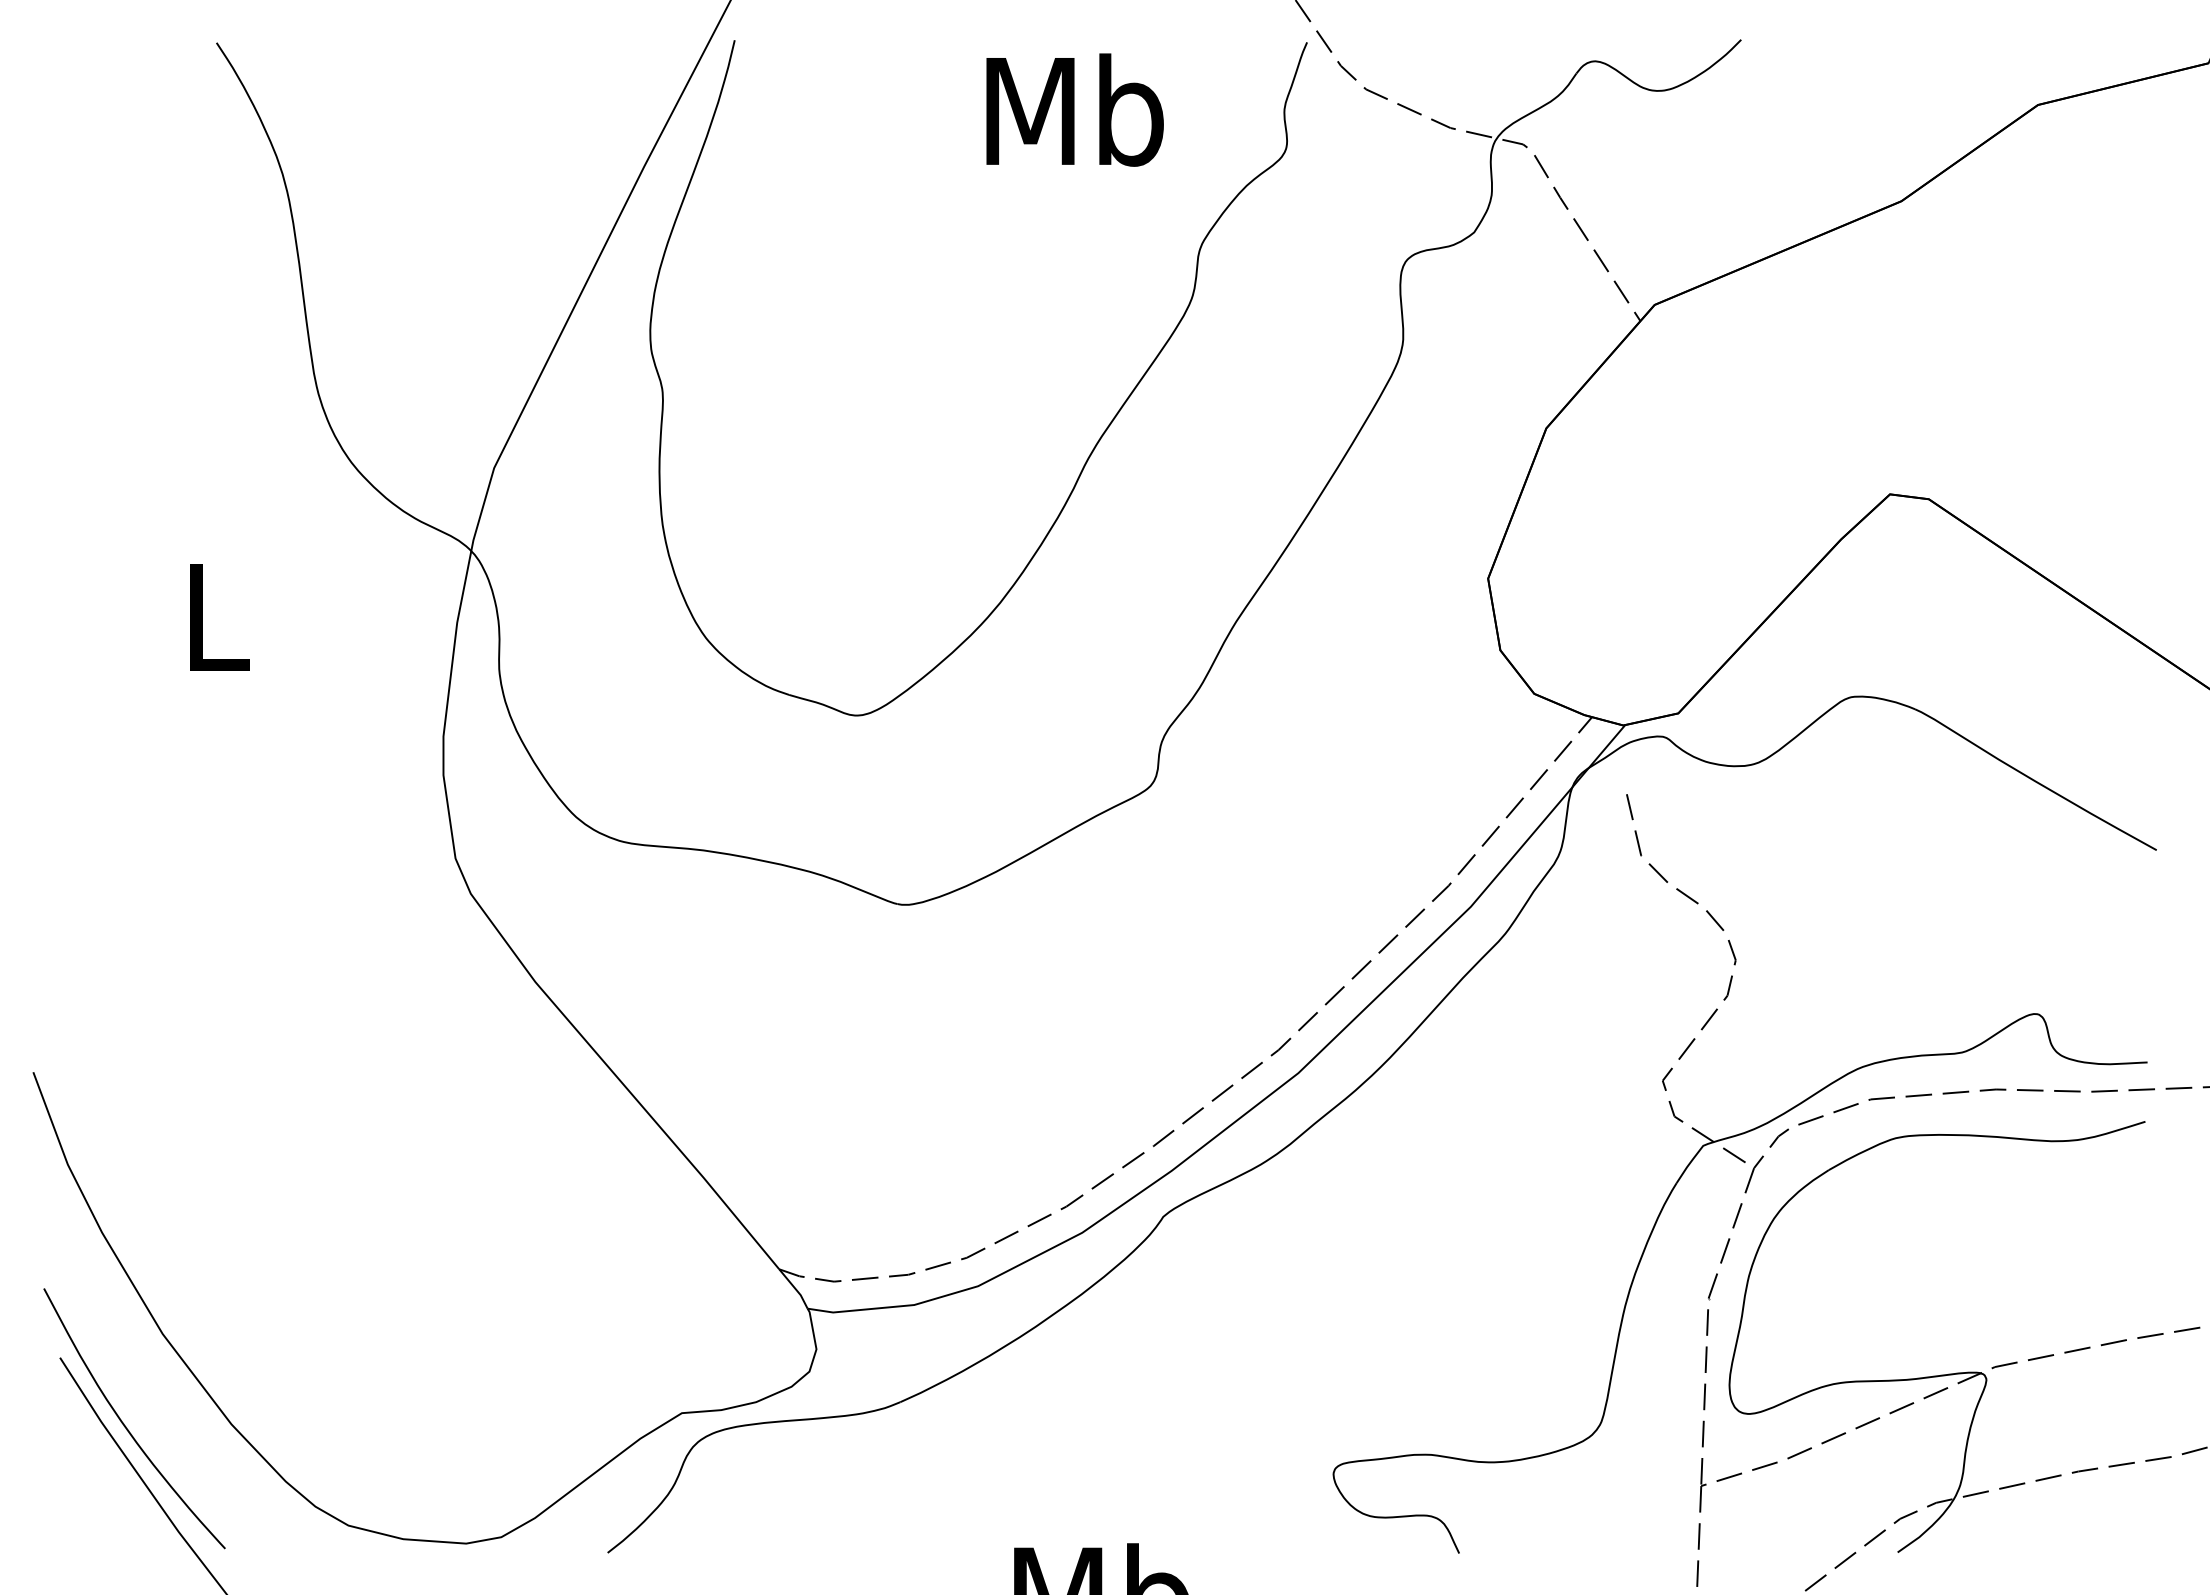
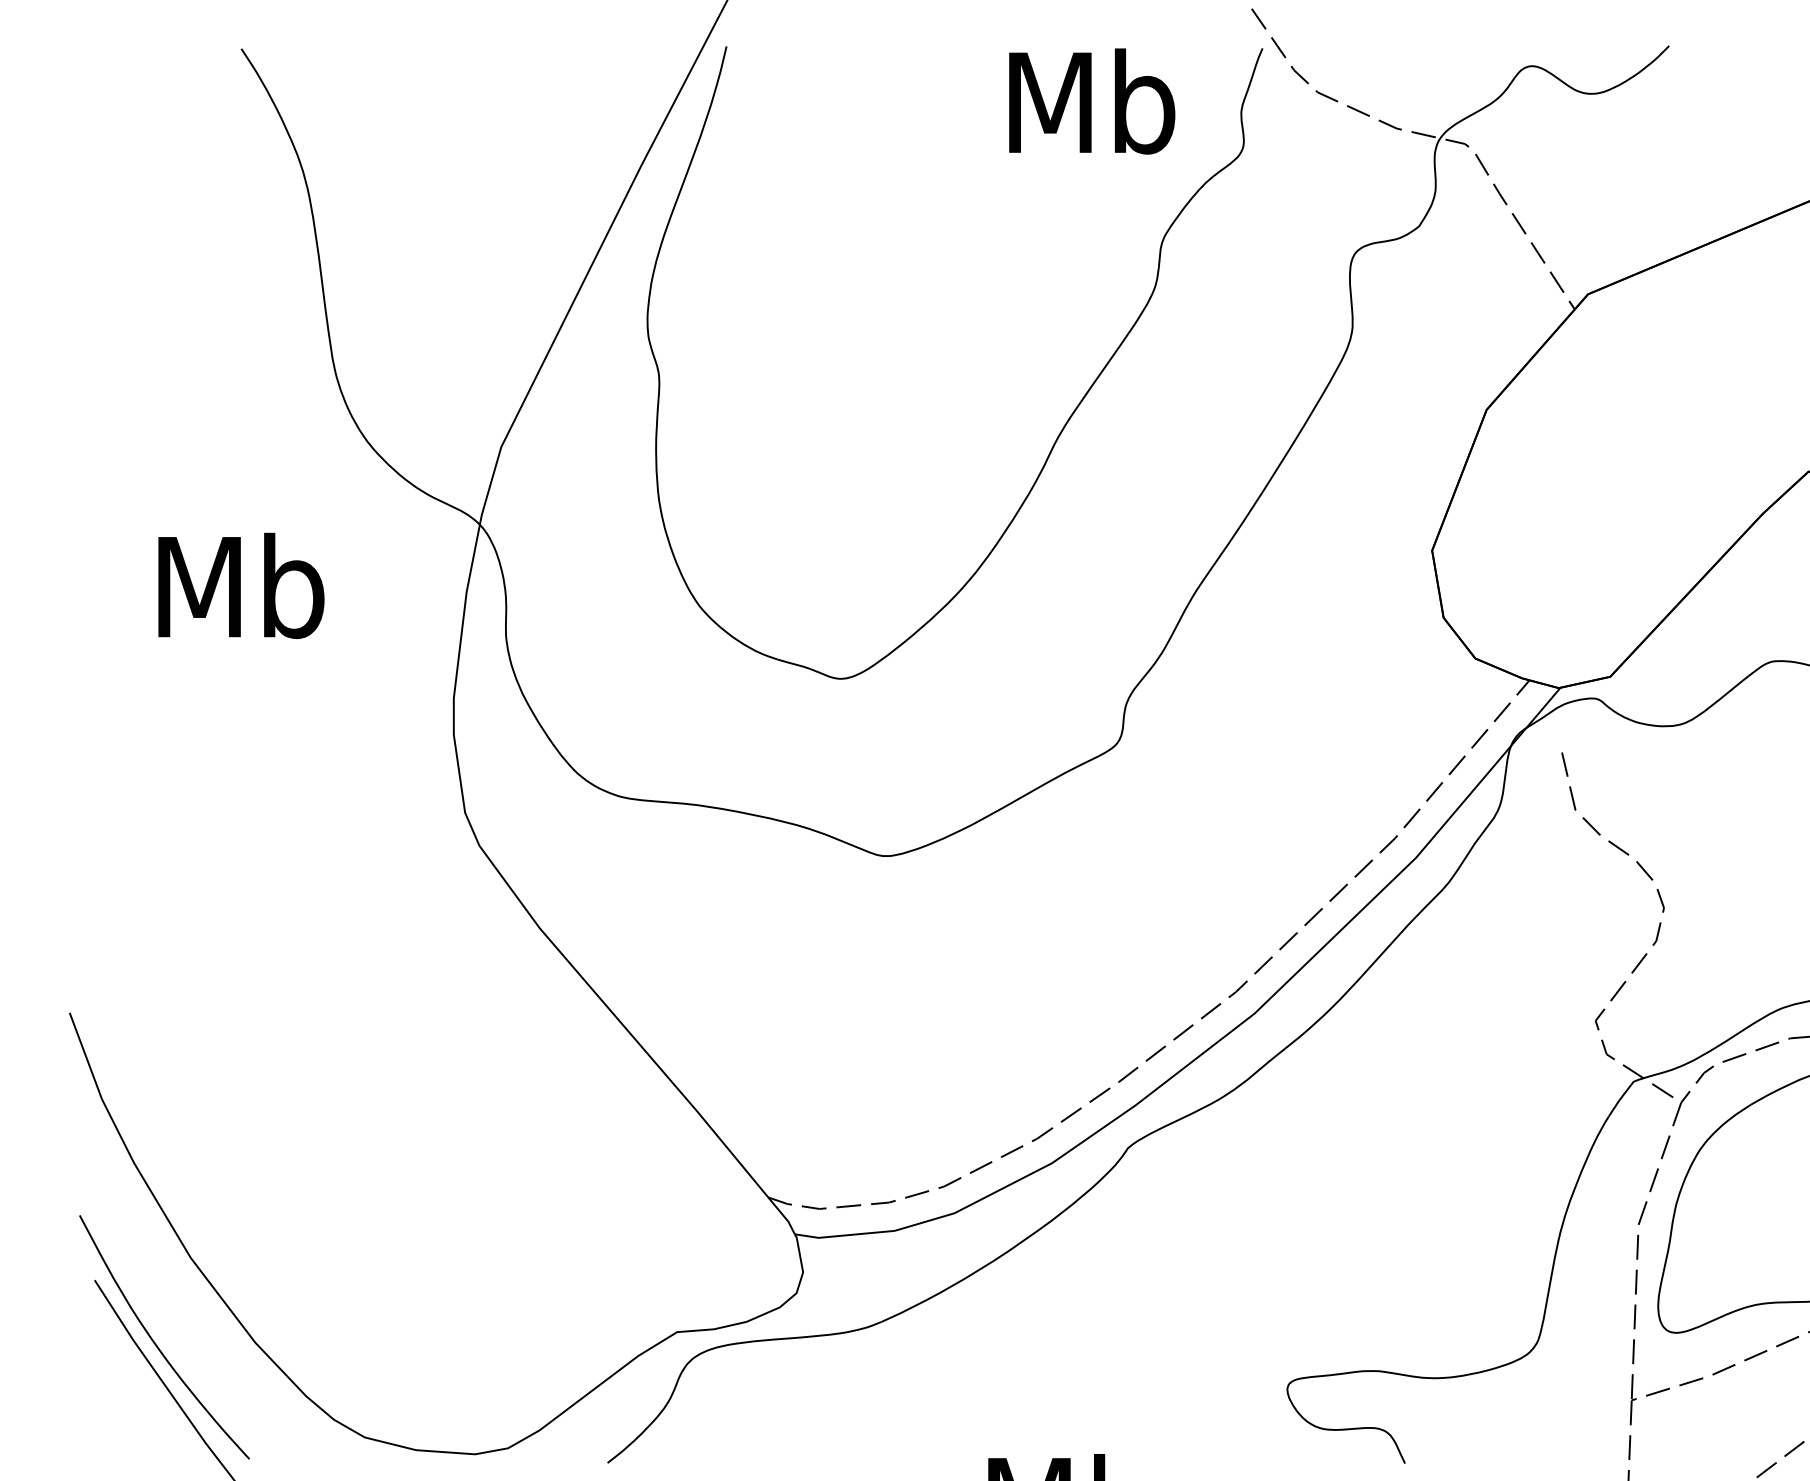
text: (1074, 109) -> (1091, 100), moved
text: (216, 616) -> (241, 586), L -> Mb

